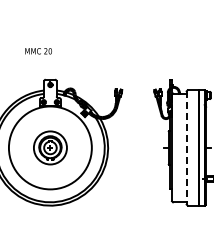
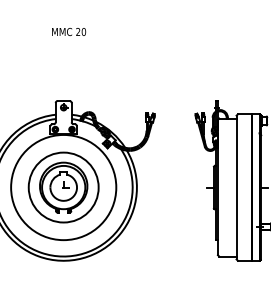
text: (38, 51) -> (68, 32), moved
part: (50, 147) -> (63, 186), size x1.67
line: (186, 147) -> (236, 186), dashed -> solid

